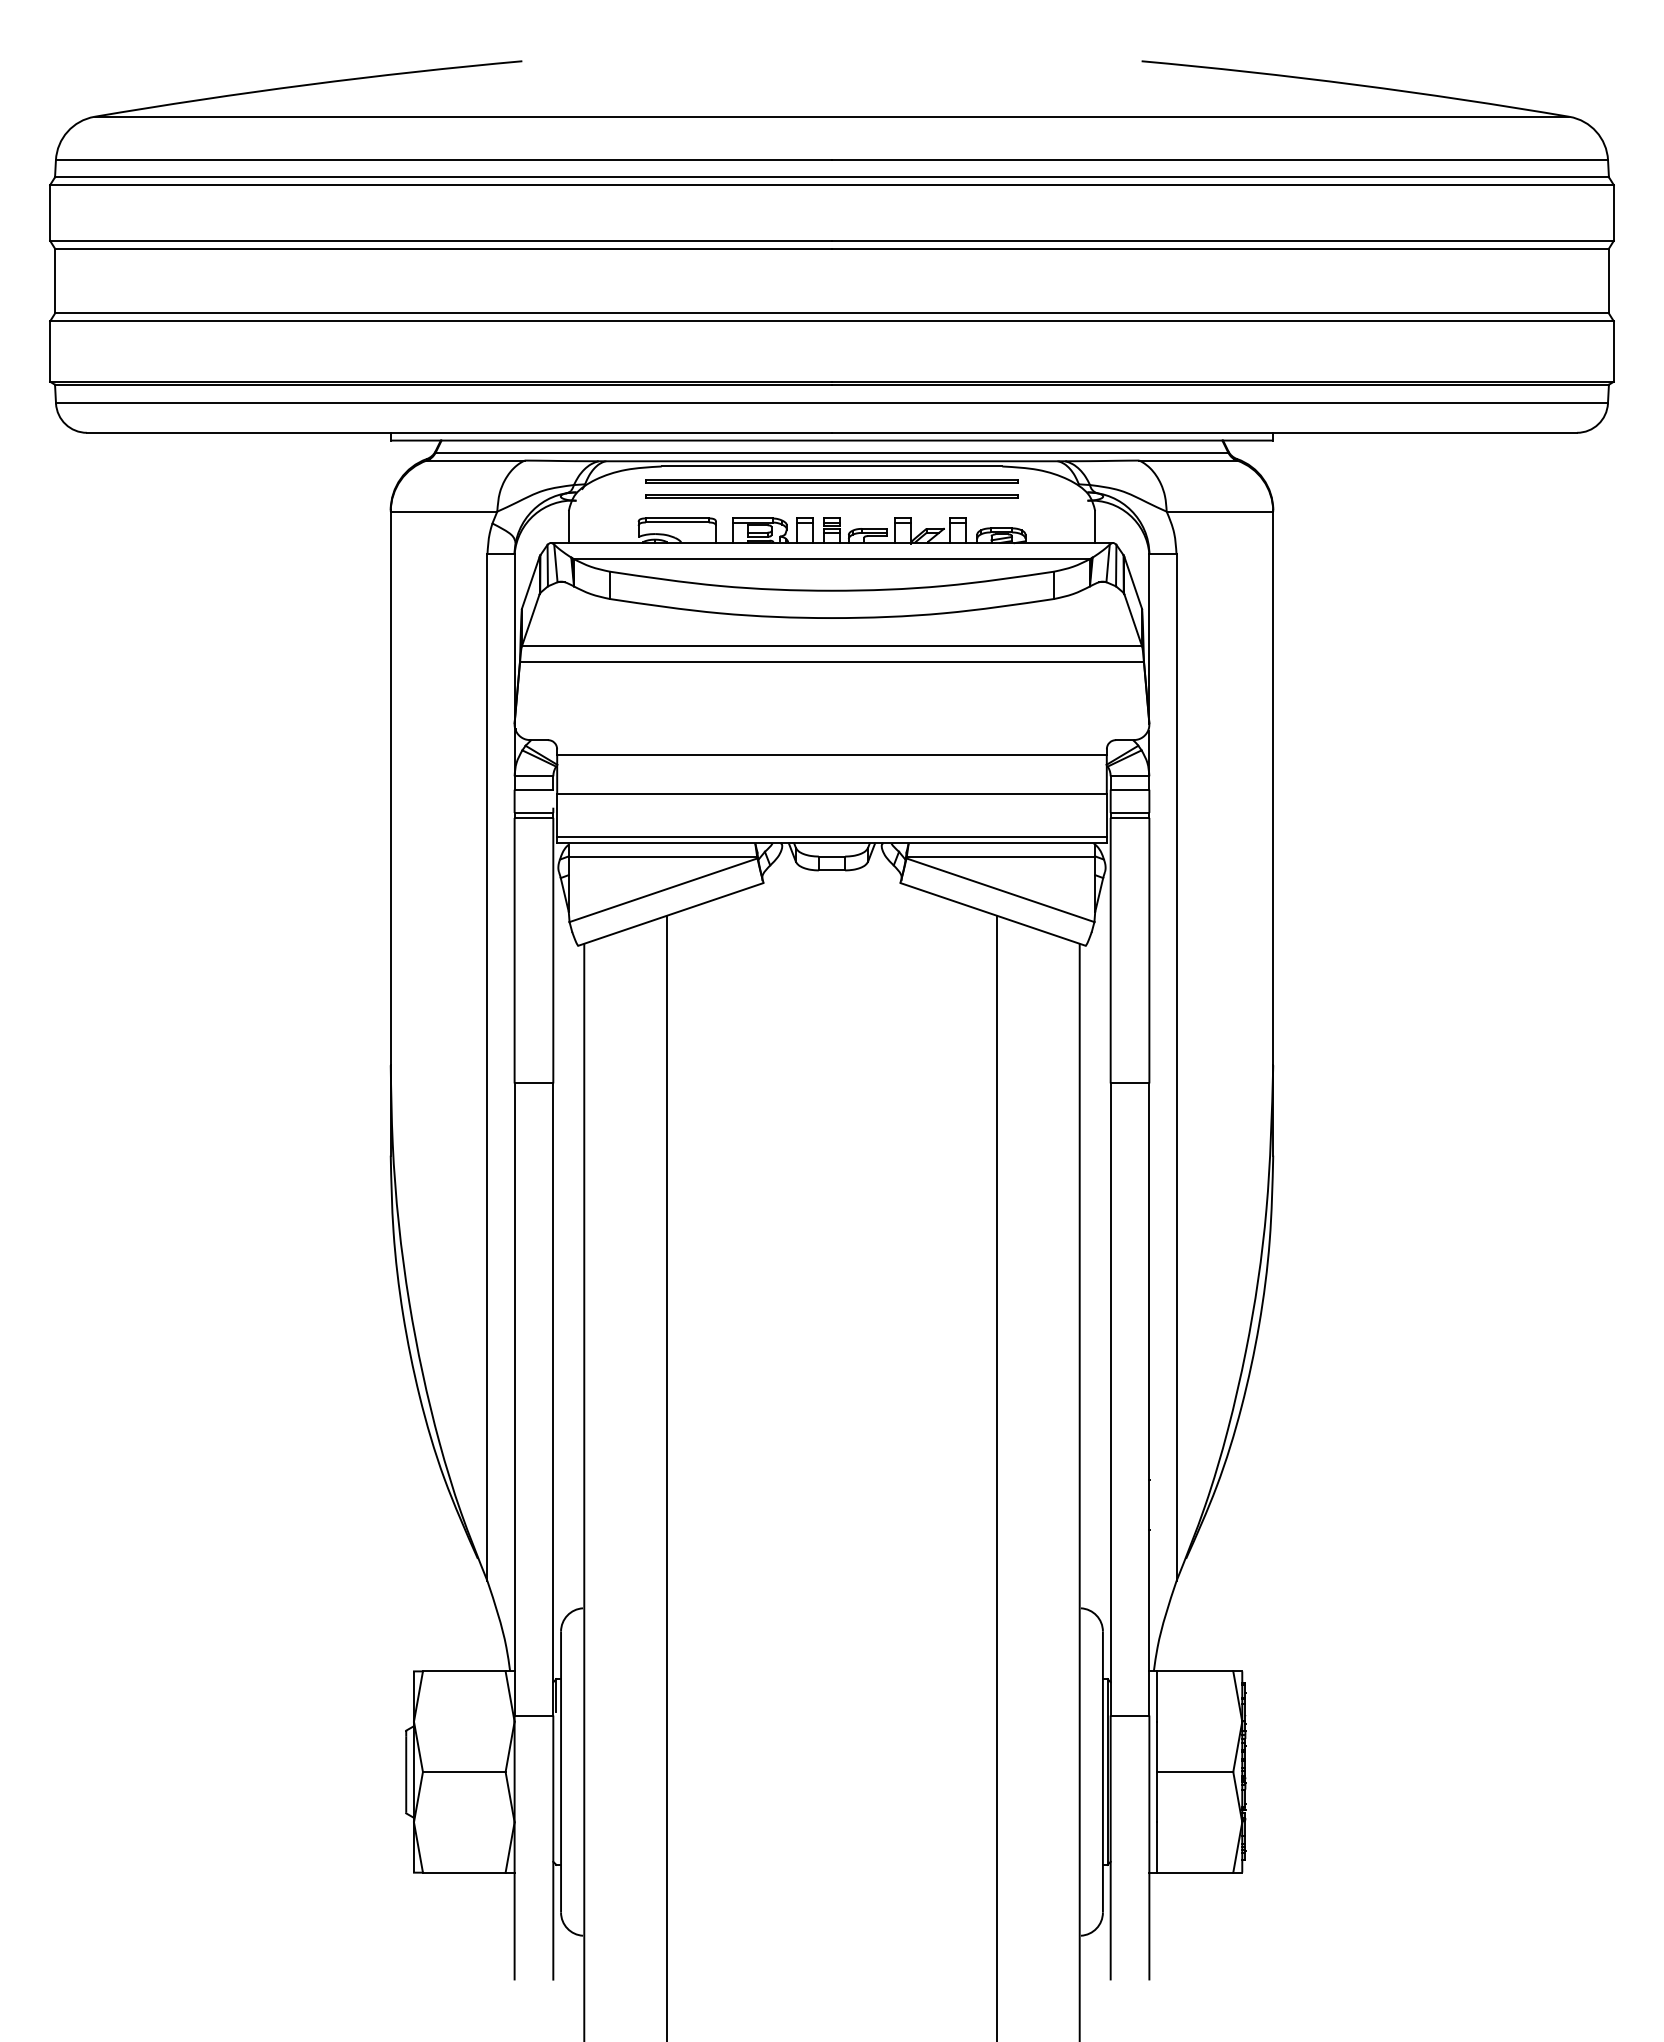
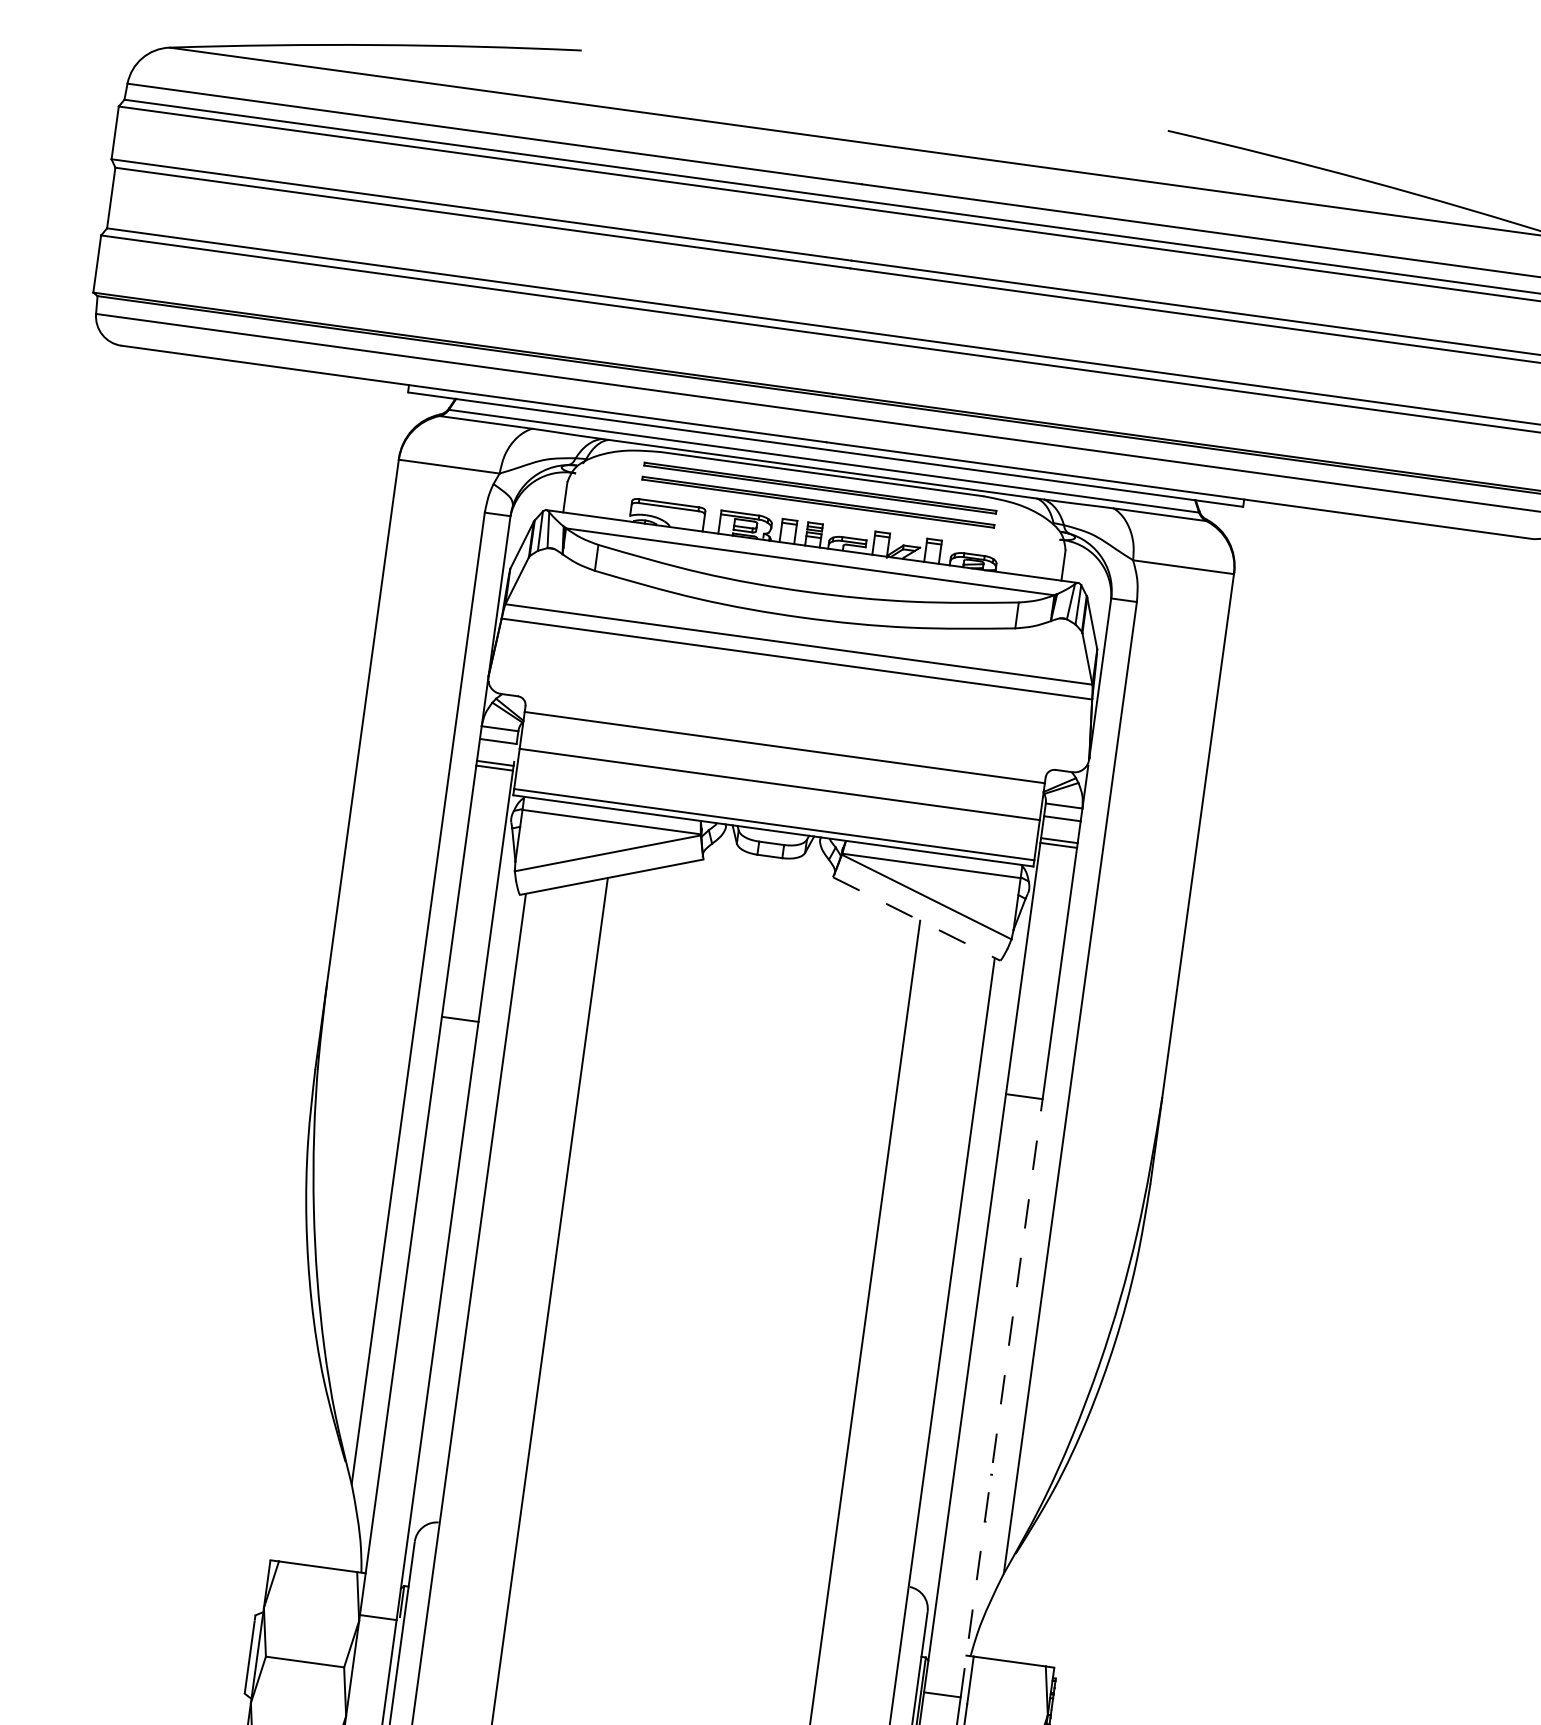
line: (993, 914) -> (917, 919), solid -> dashed
line: (1149, 1398) -> (1001, 1397), solid -> dashed

